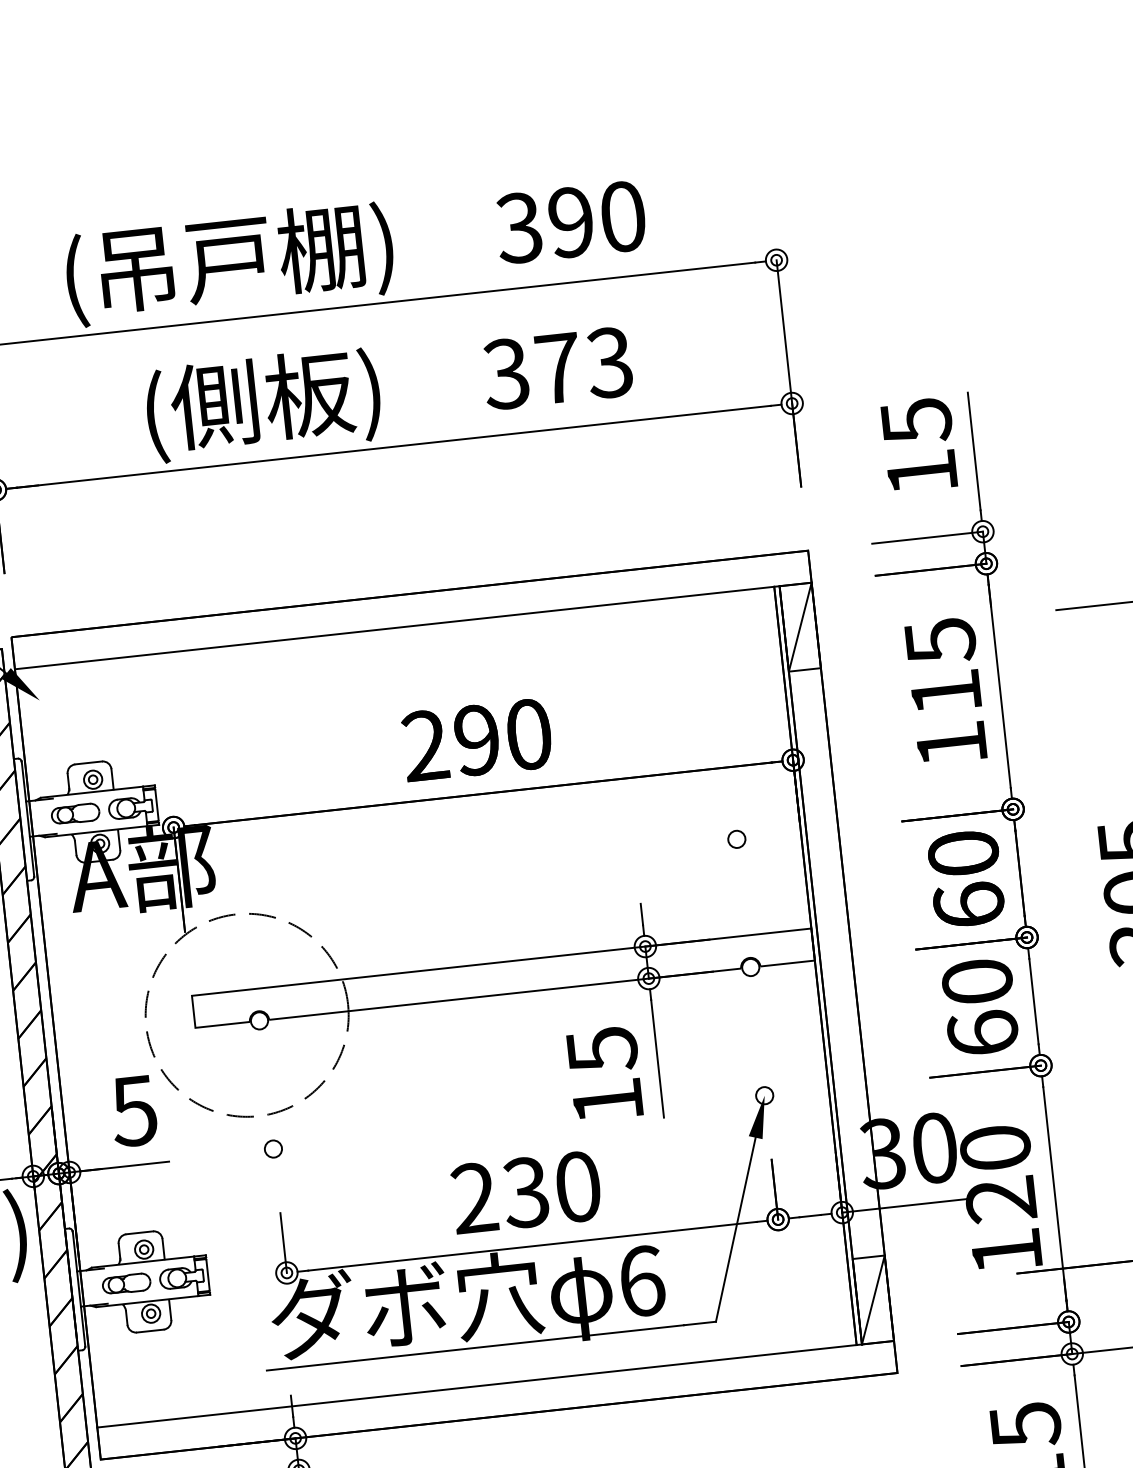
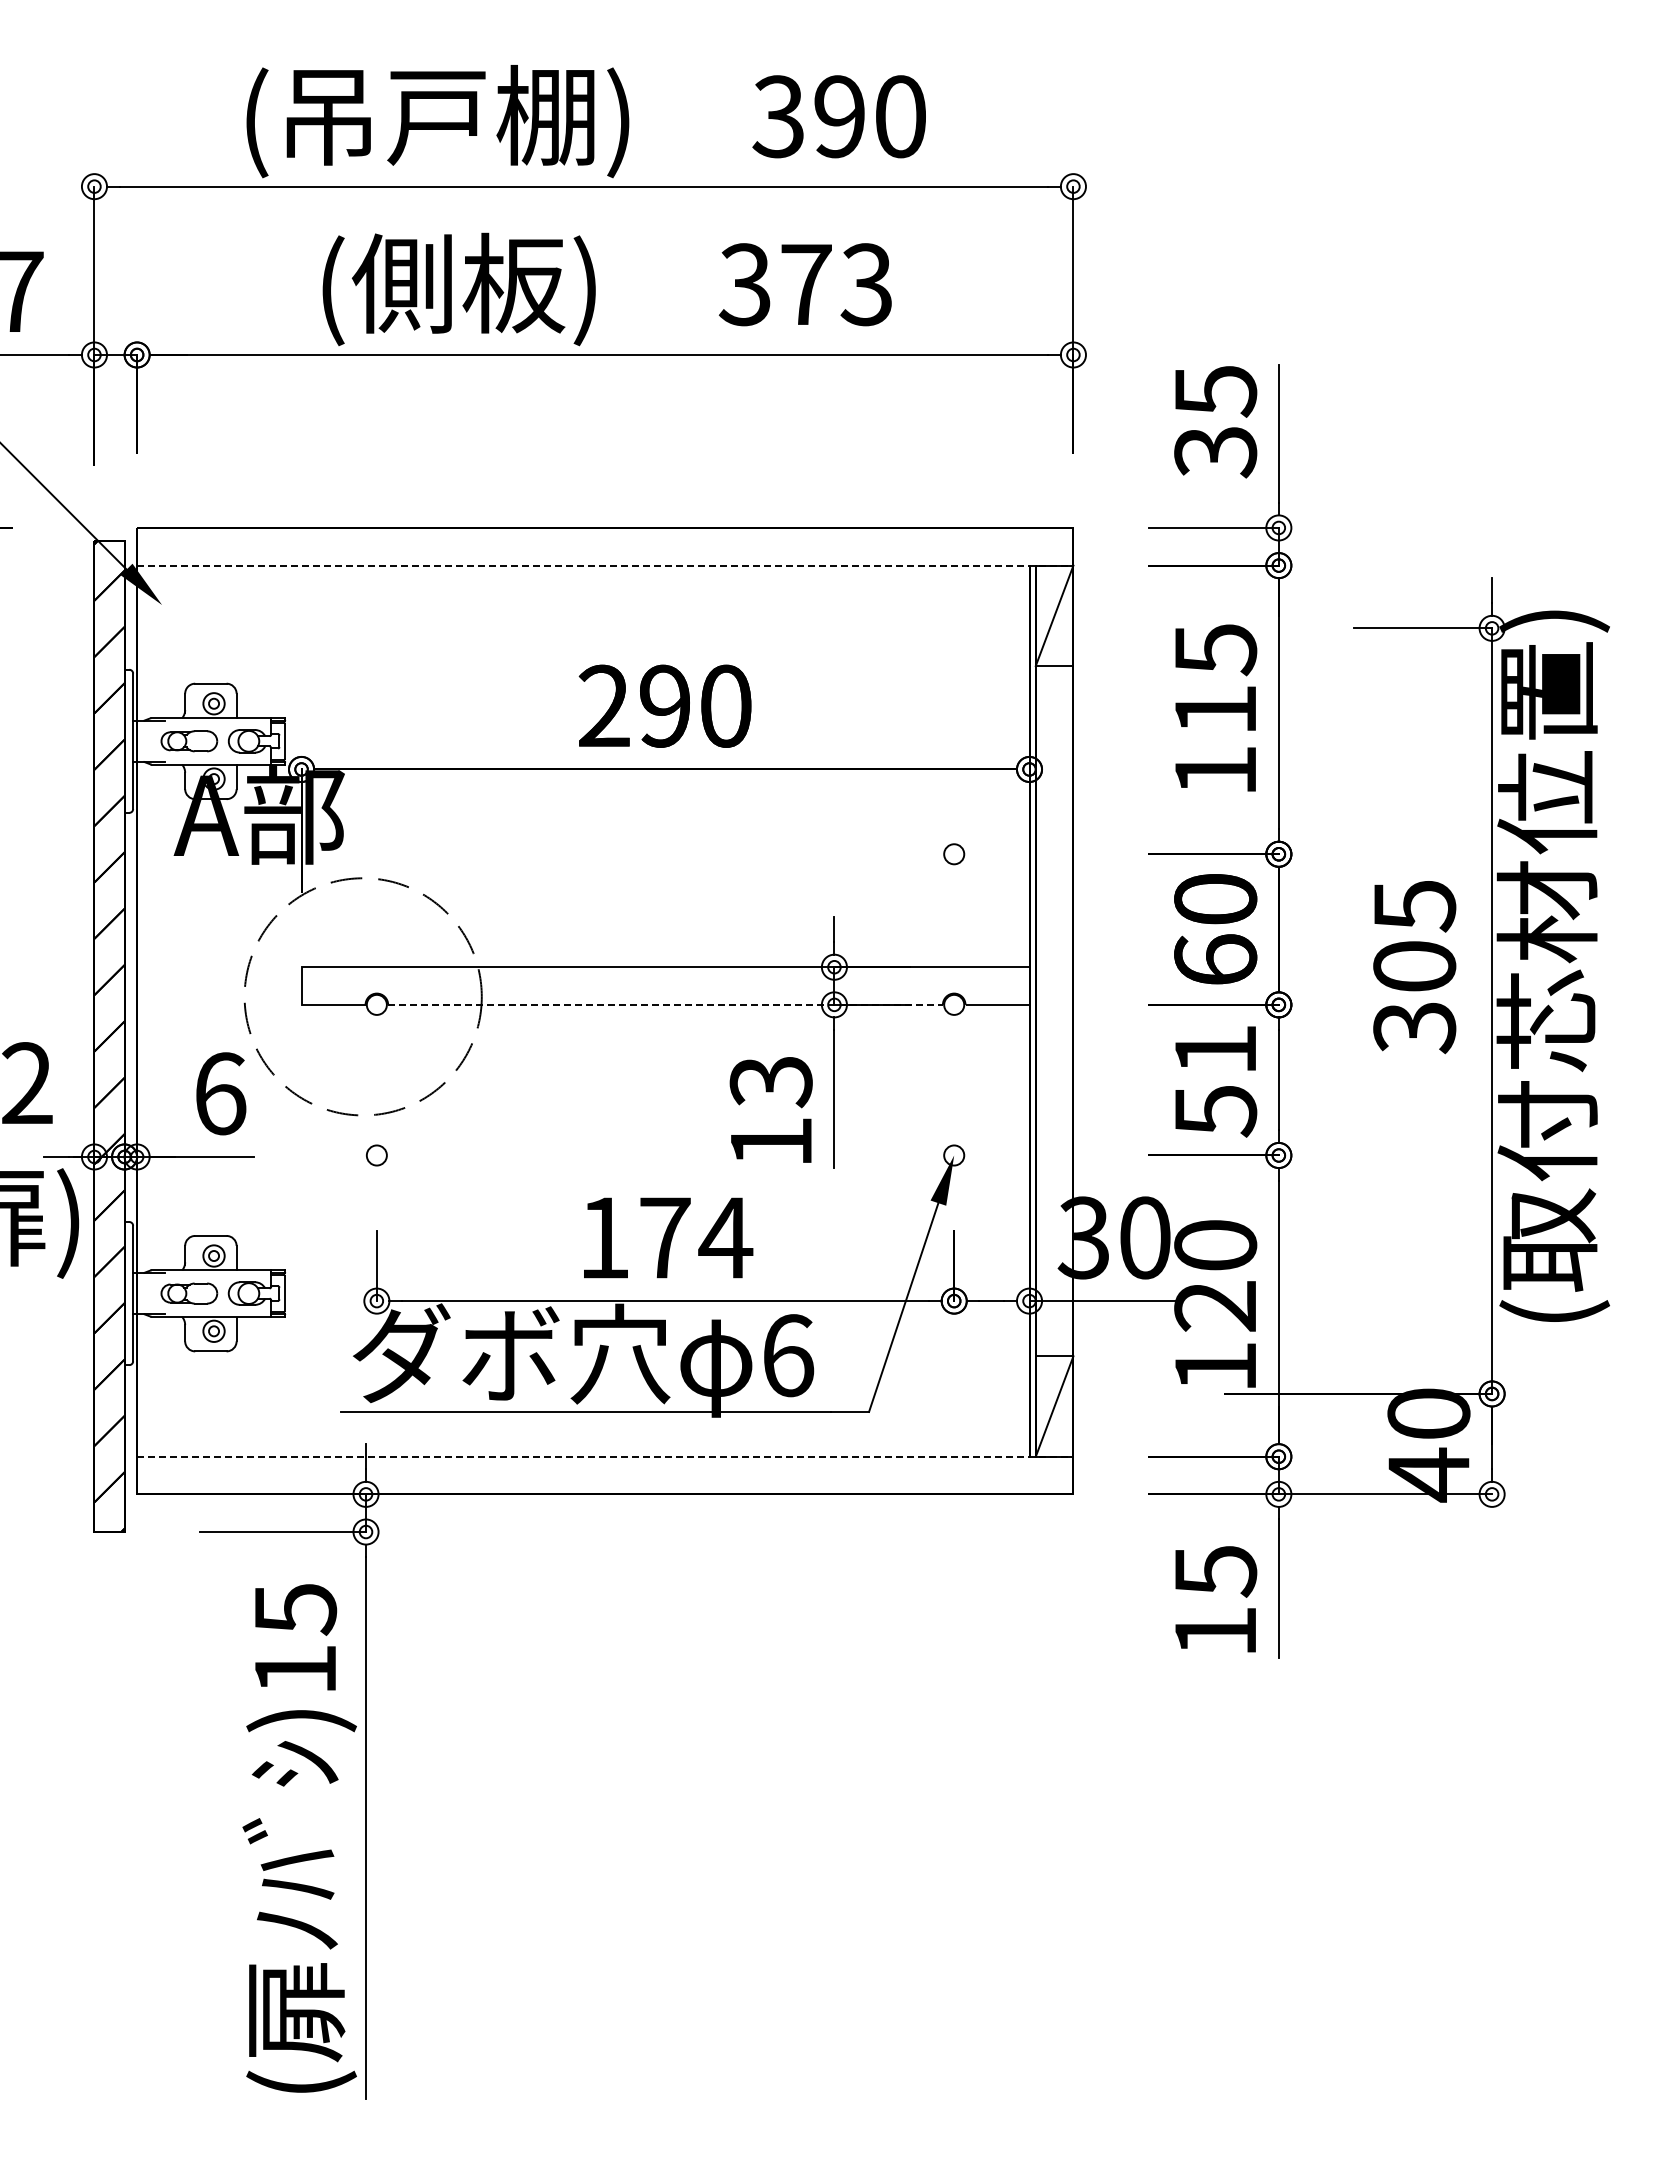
text: (922, 473) -> (1215, 452), 15 -> 35
line: (413, 625) -> (605, 565), solid -> dashed
line: (505, 993) -> (666, 1004), solid -> dashed
text: (980, 1007) -> (1215, 1080), 60 -> 51
text: (601, 1050) -> (770, 1082), 15 -> 13
text: (133, 1110) -> (219, 1093), 5 -> 6
text: (527, 1192) -> (666, 1237), 230 -> 174
line: (495, 1384) -> (605, 1456), solid -> dashed

